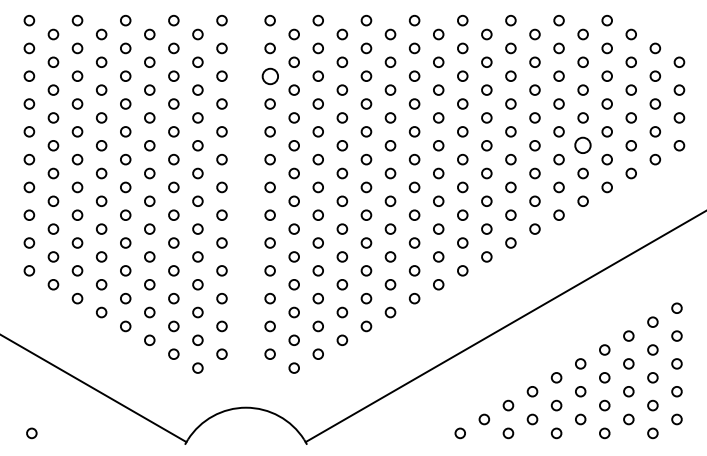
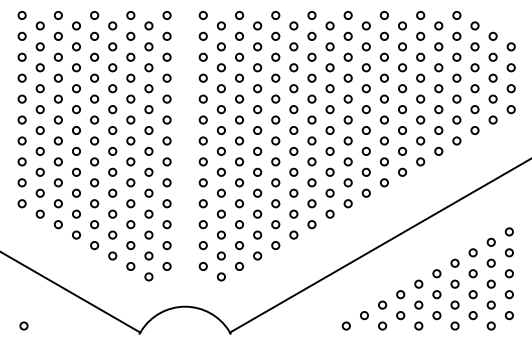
circle: (269, 75) -> (202, 56), size x0.62
circle: (582, 145) -> (438, 109), size x0.62

